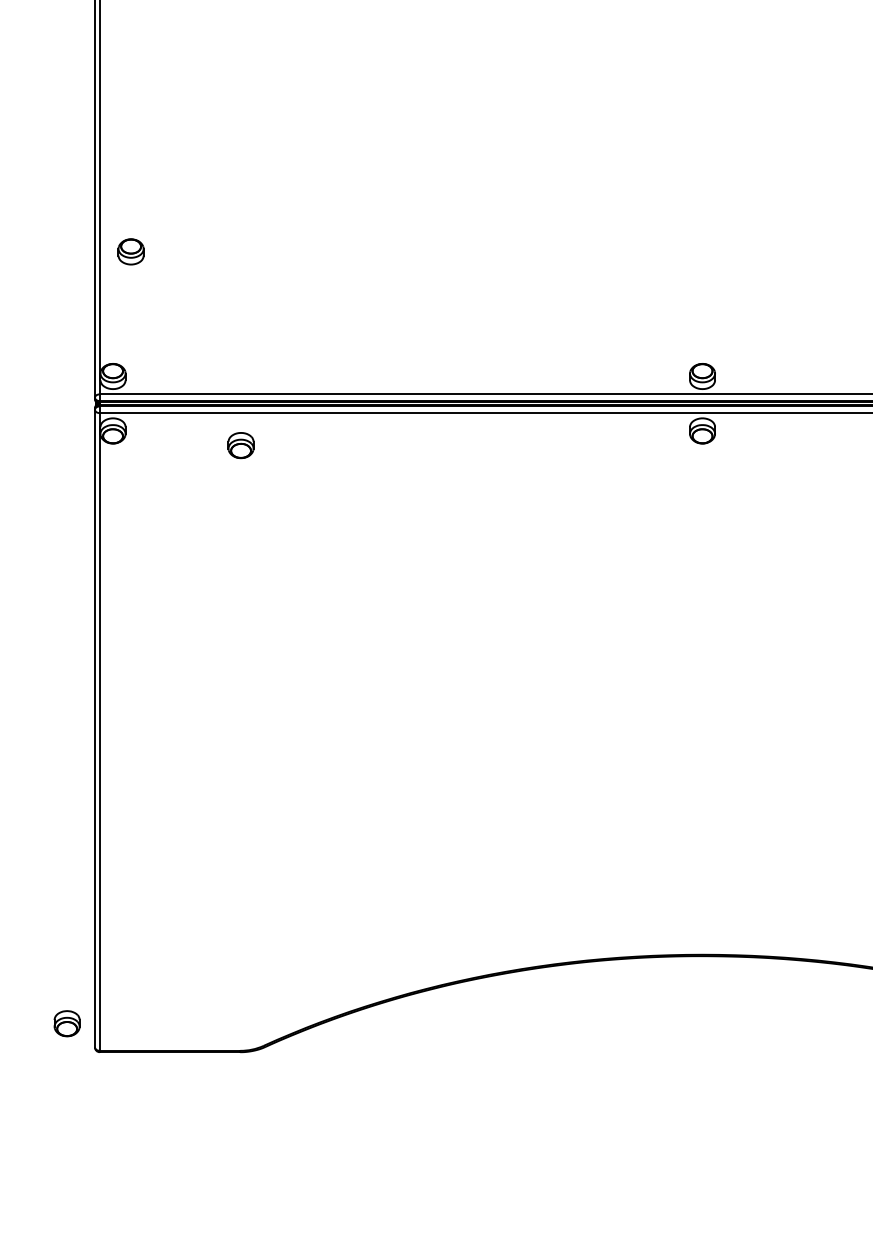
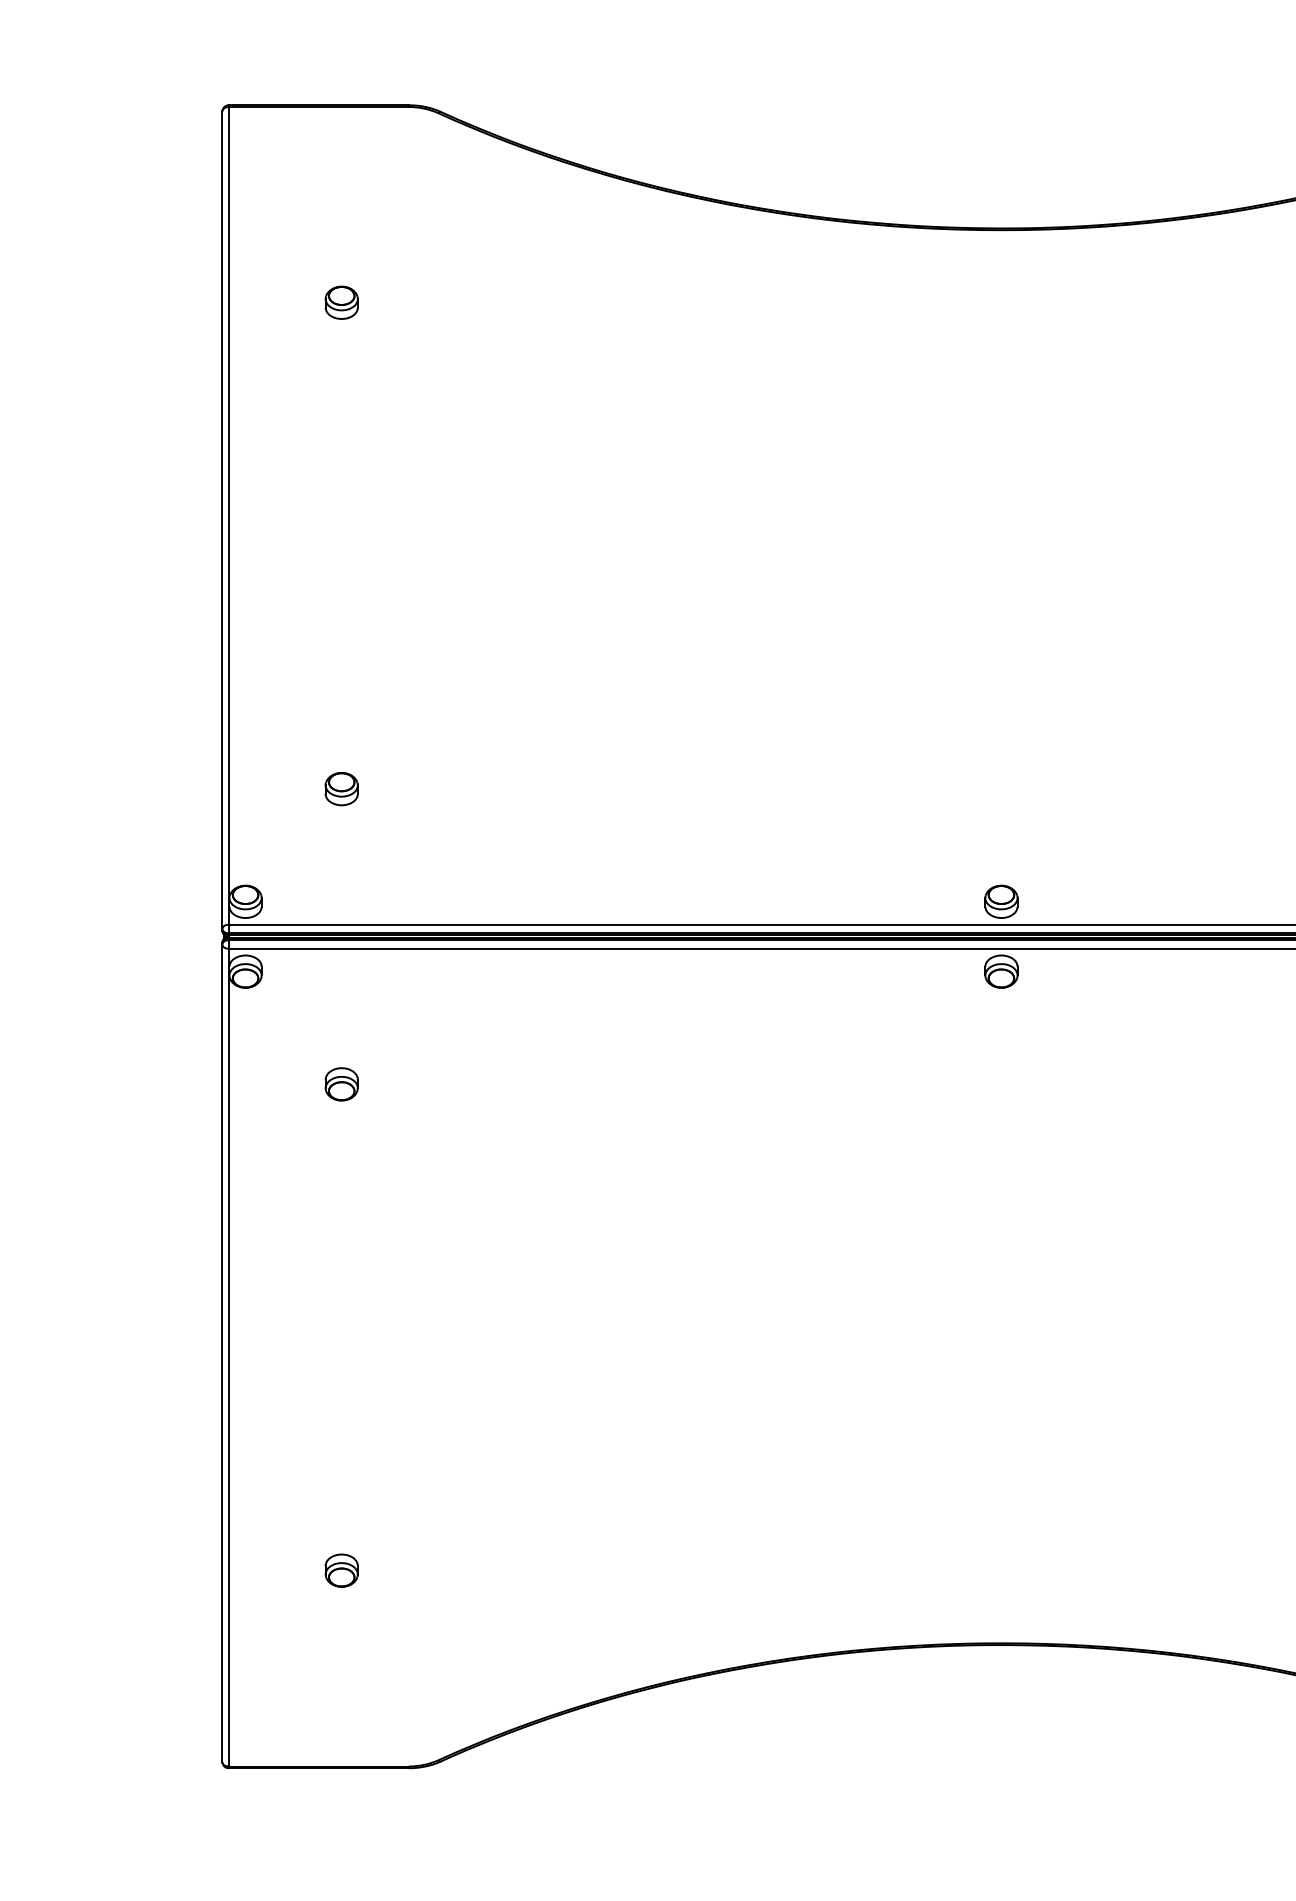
part: (130, 252) -> (341, 789), moved
part: (240, 445) -> (341, 1084), moved
part: (66, 1023) -> (341, 1570), moved

